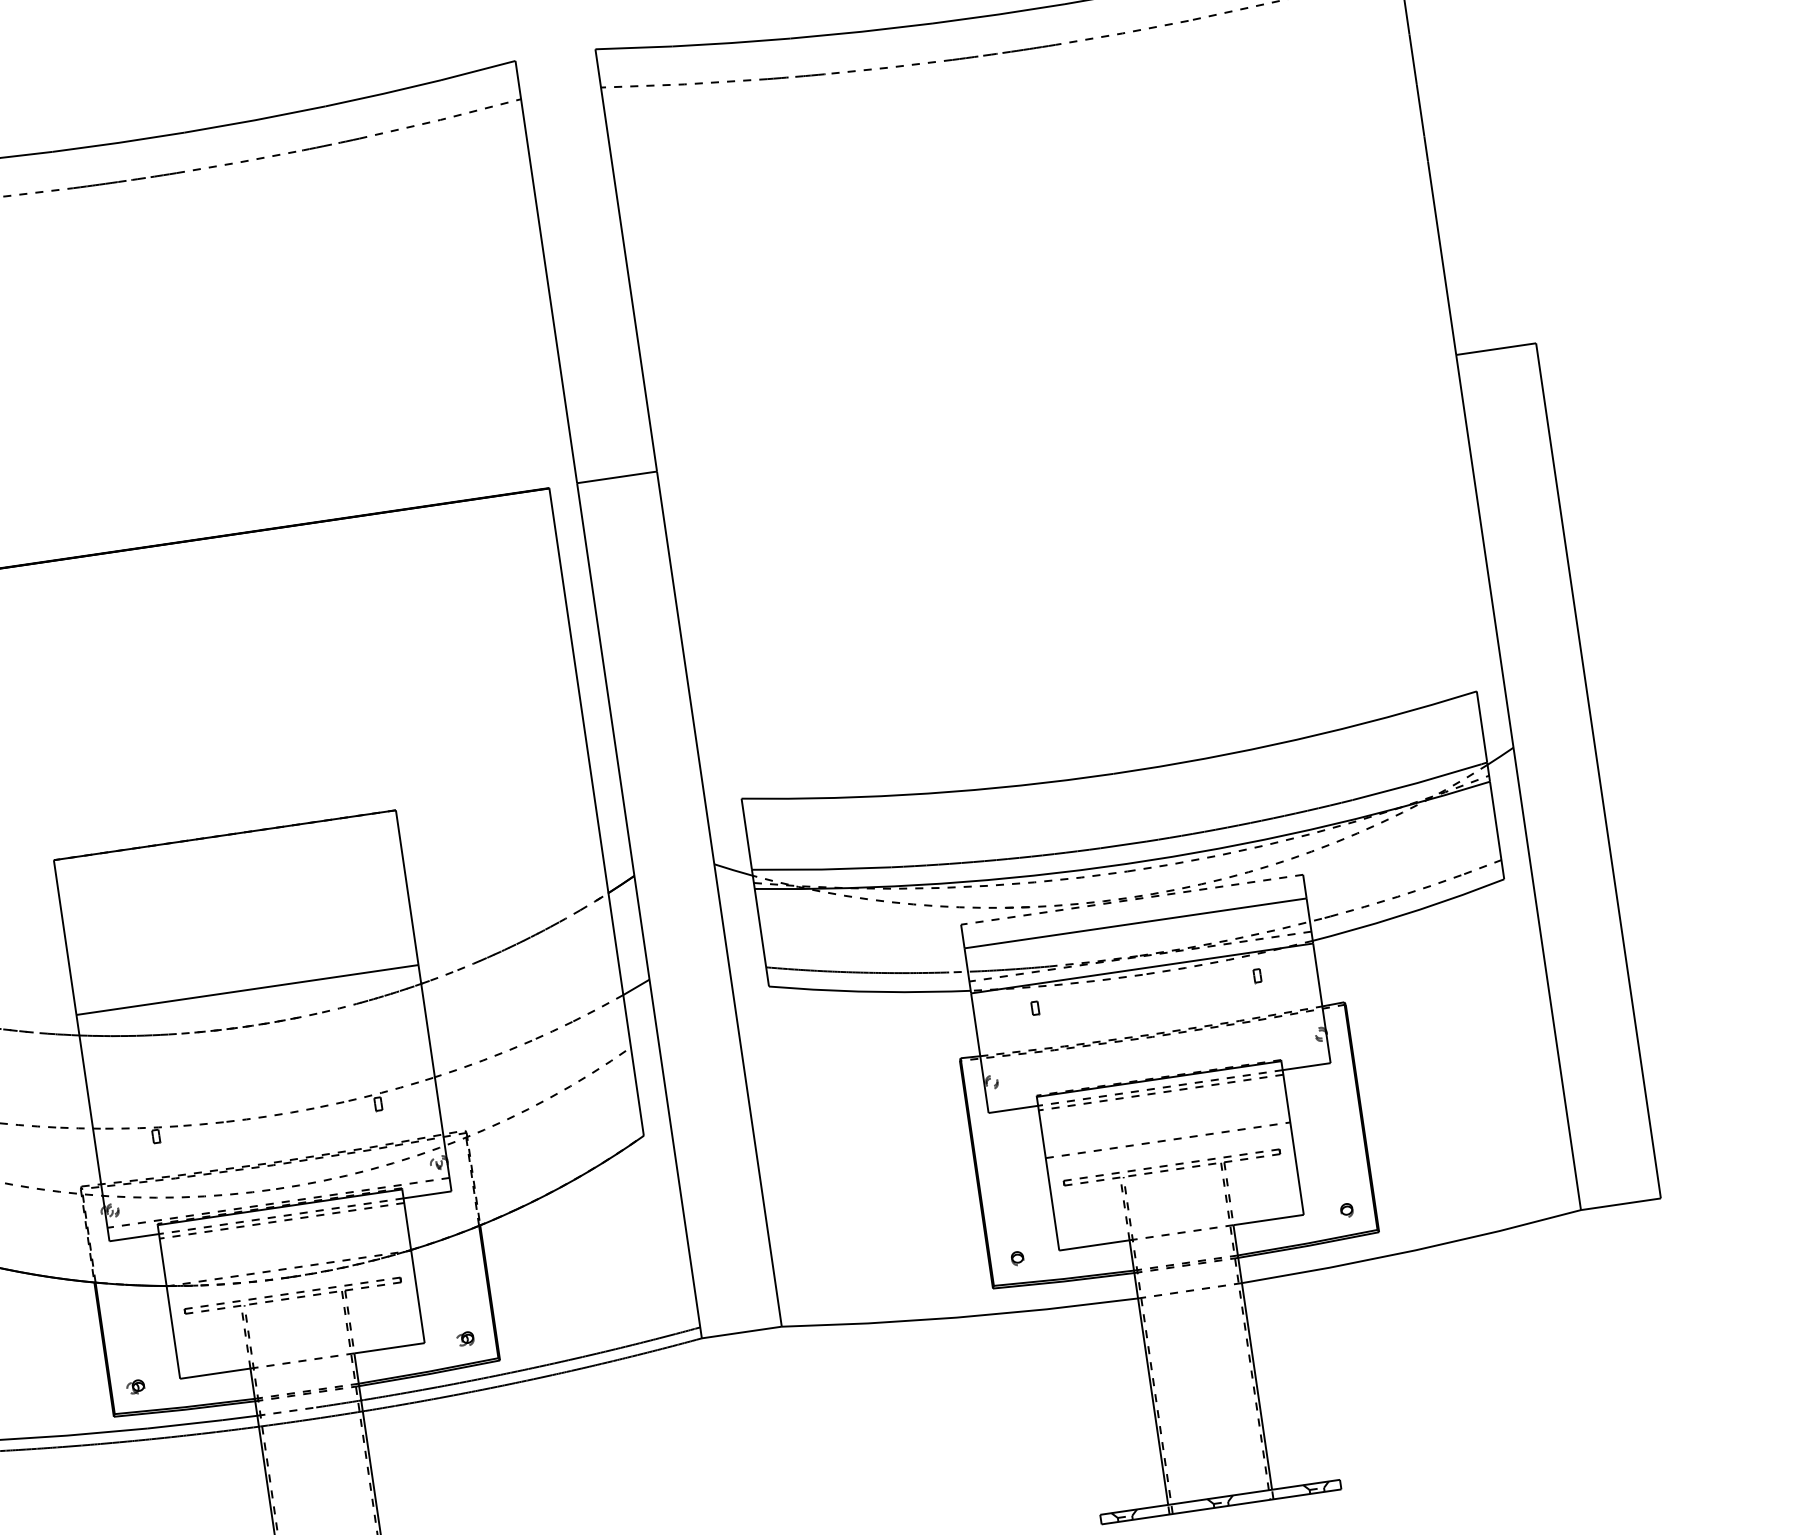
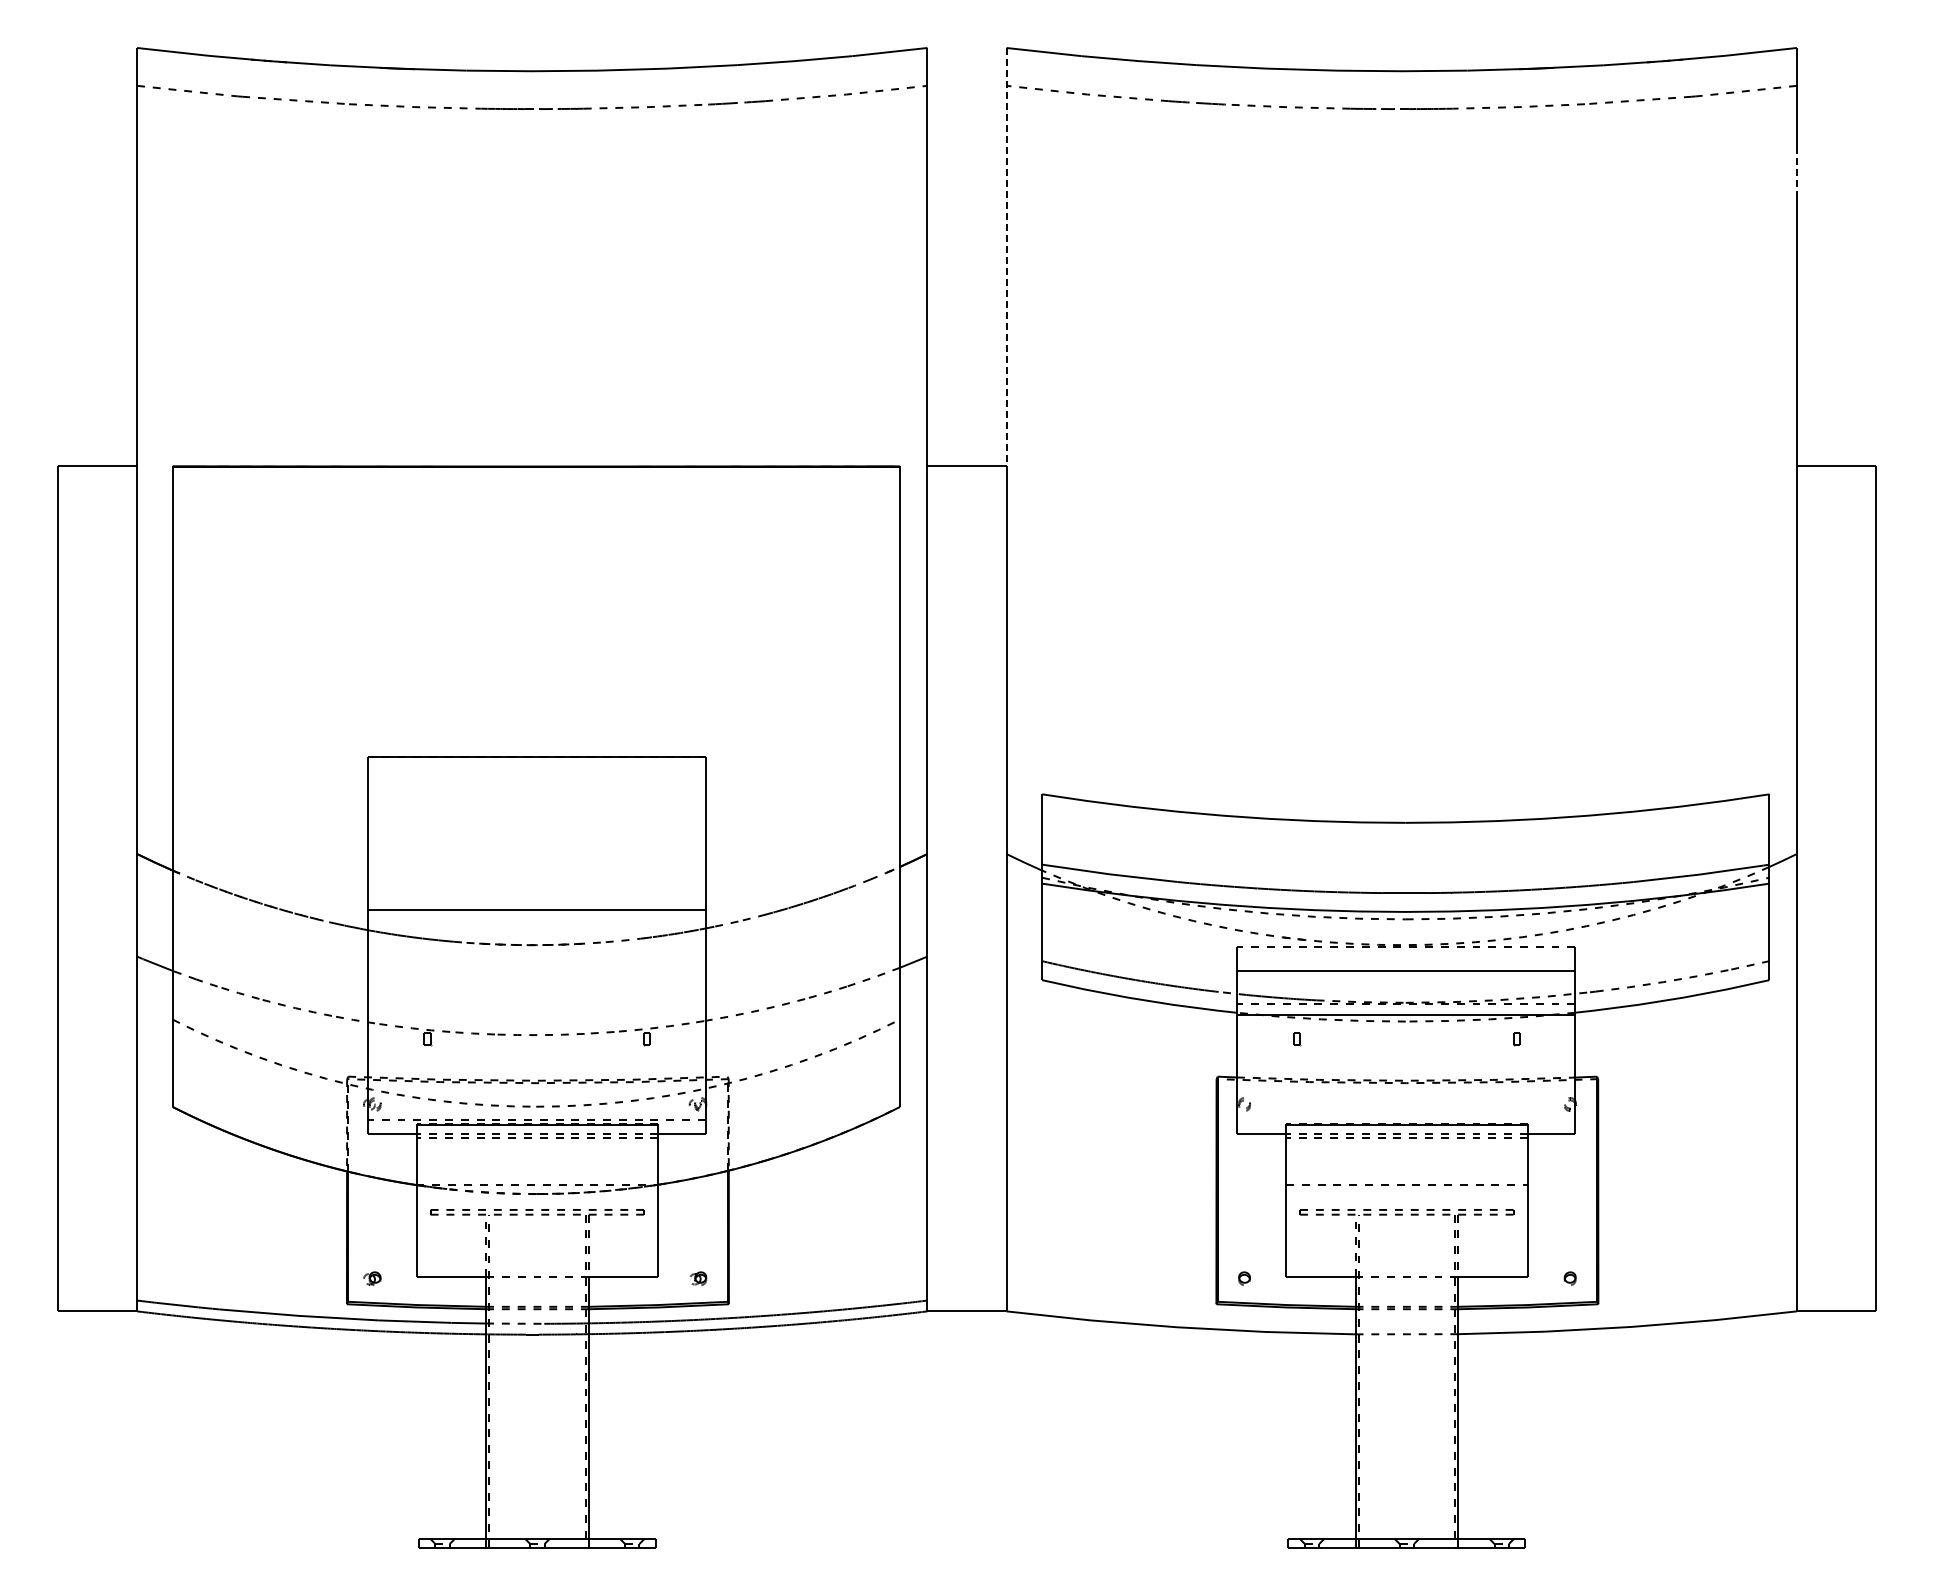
line: (1412, 59) -> (1796, 173), solid -> dashed
line: (626, 260) -> (1006, 256), solid -> dashed

